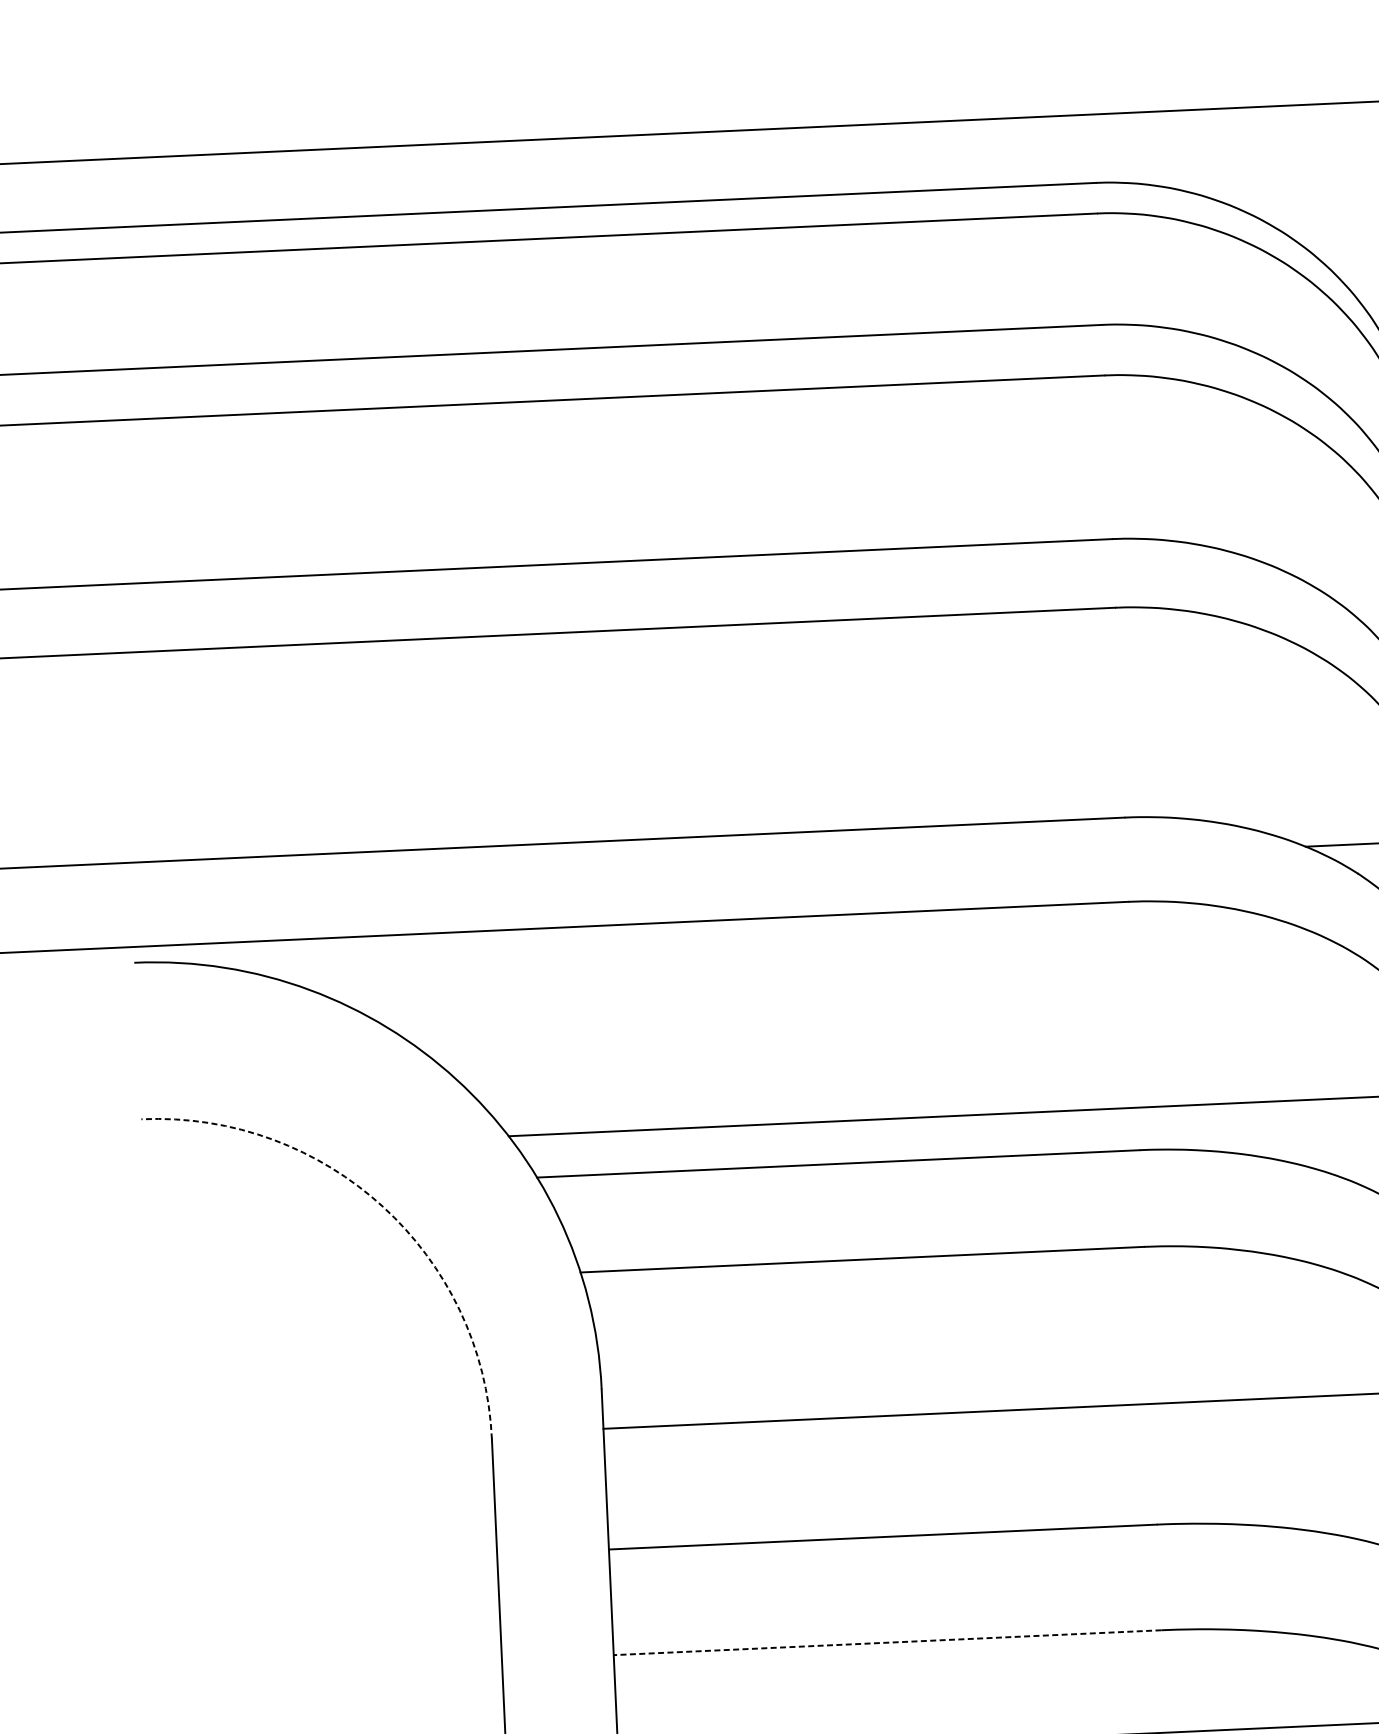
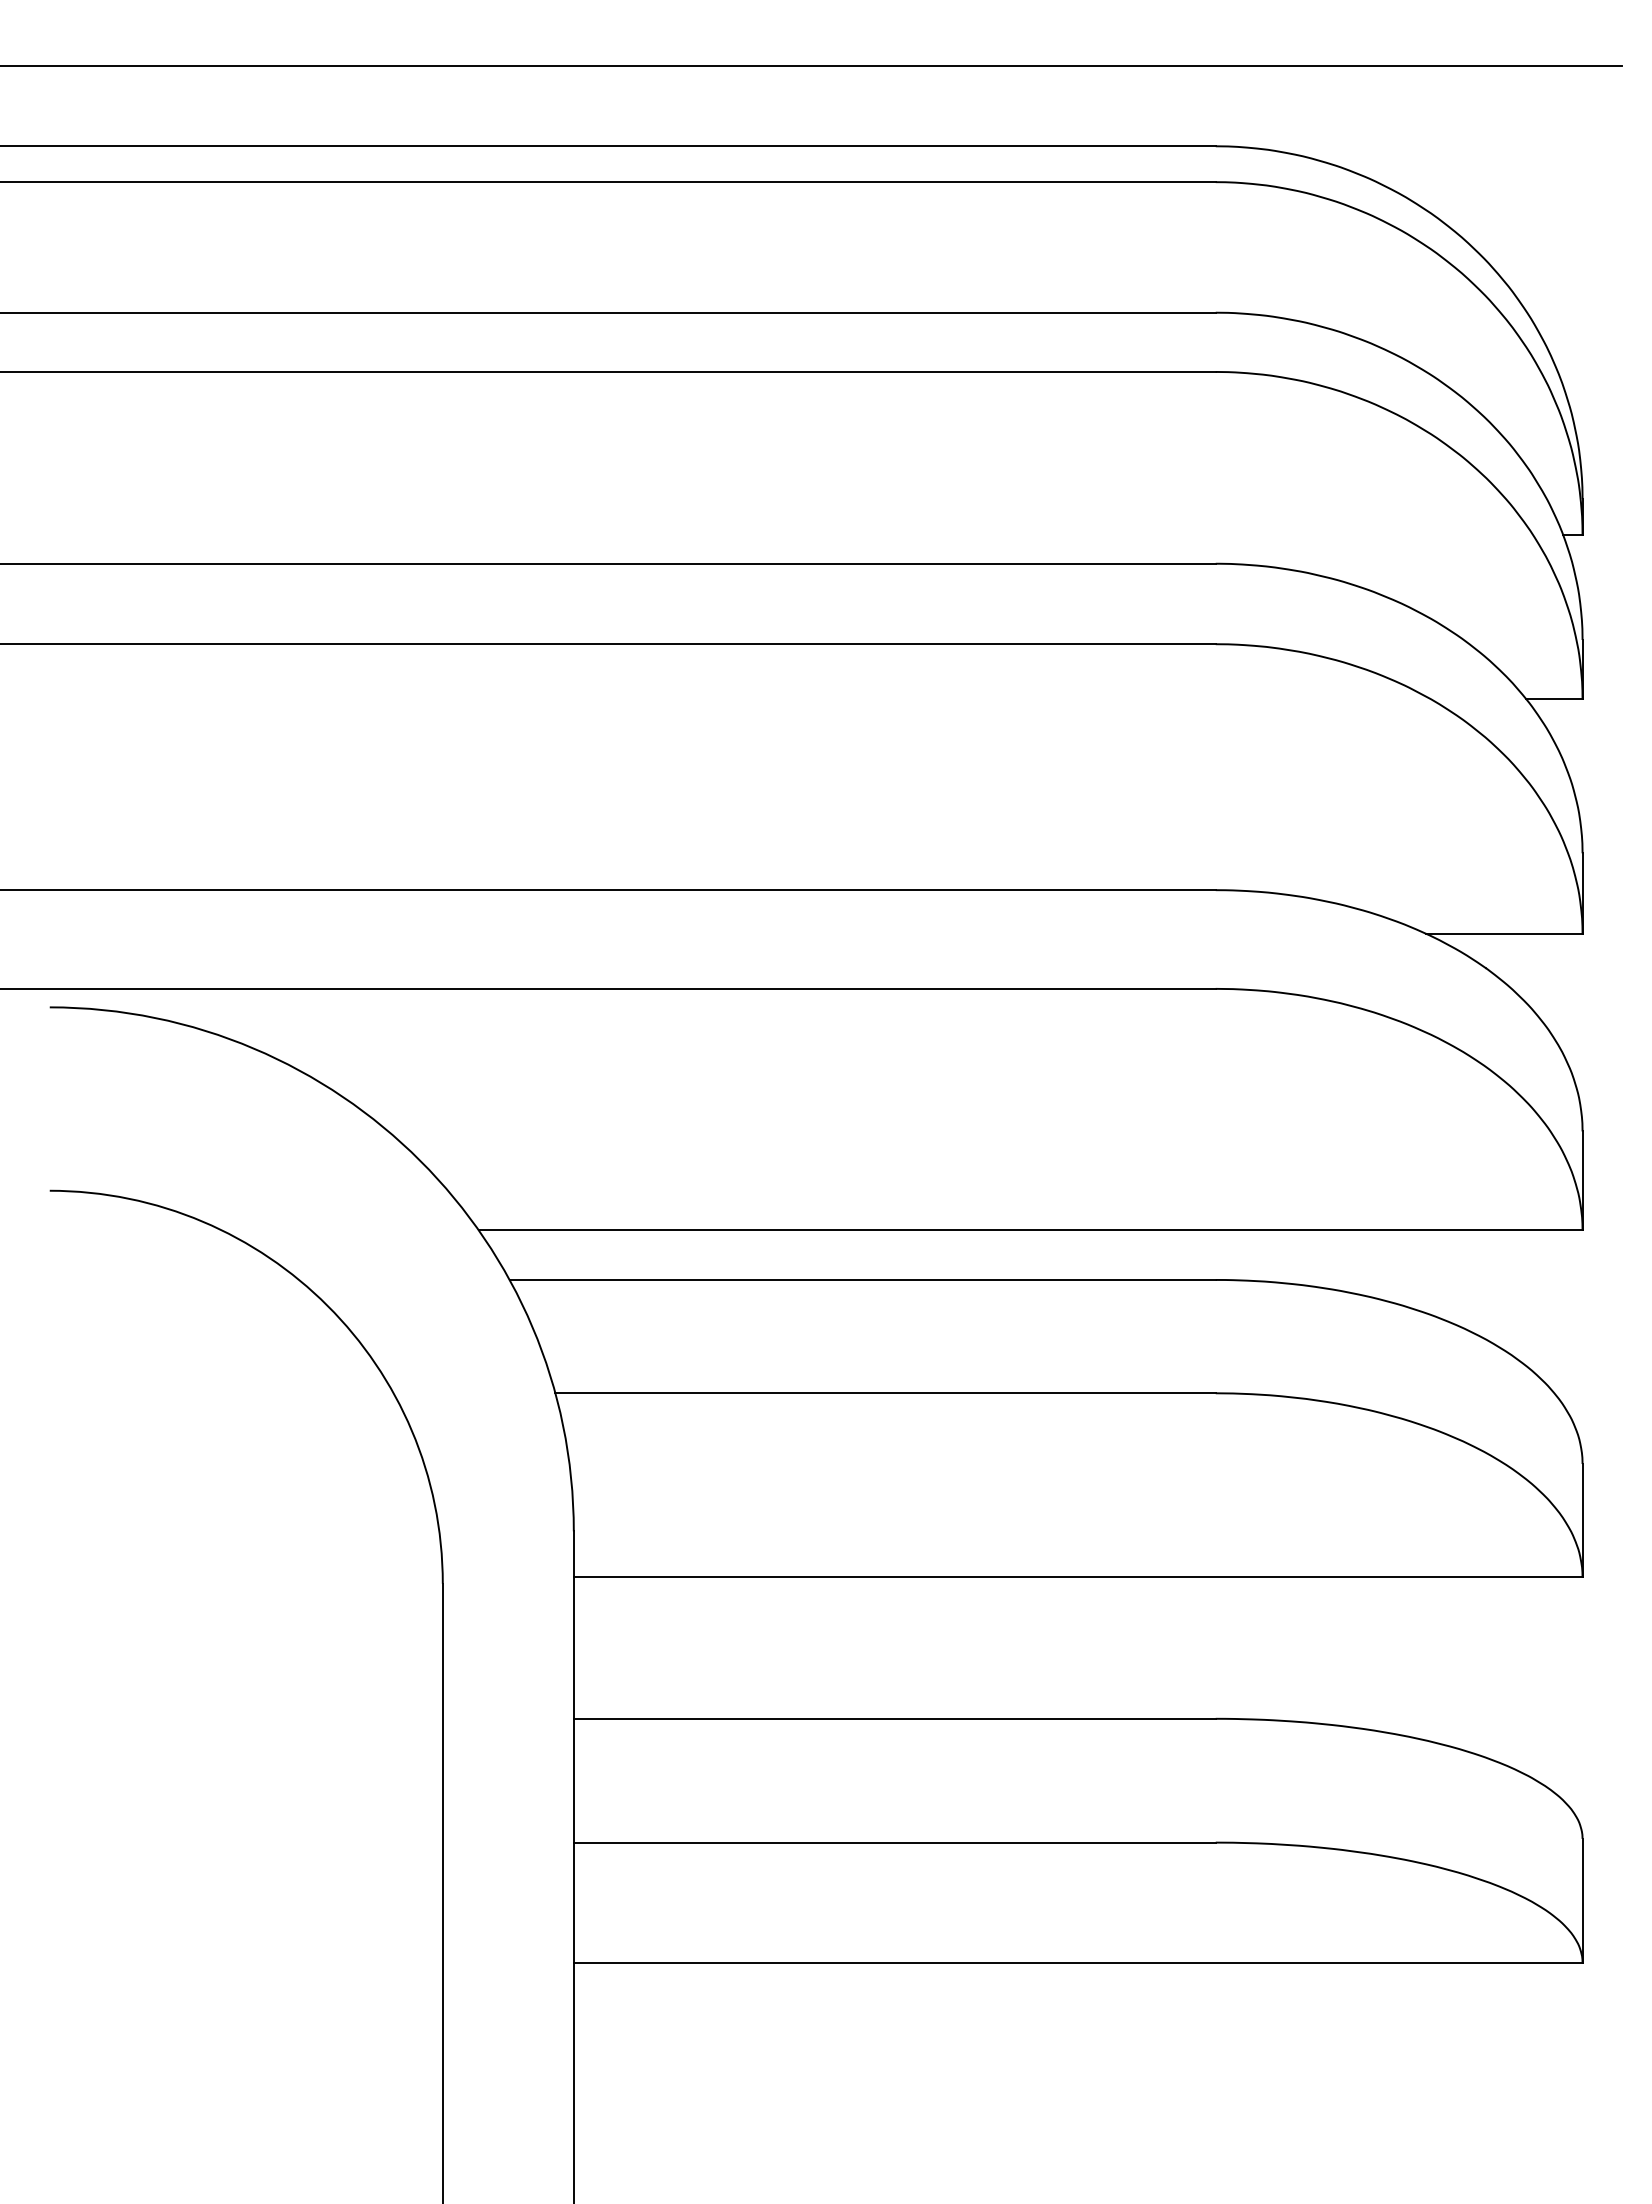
arc: (382, 1206) -> (327, 1305), dashed -> solid
line: (887, 1642) -> (894, 1842), dashed -> solid

